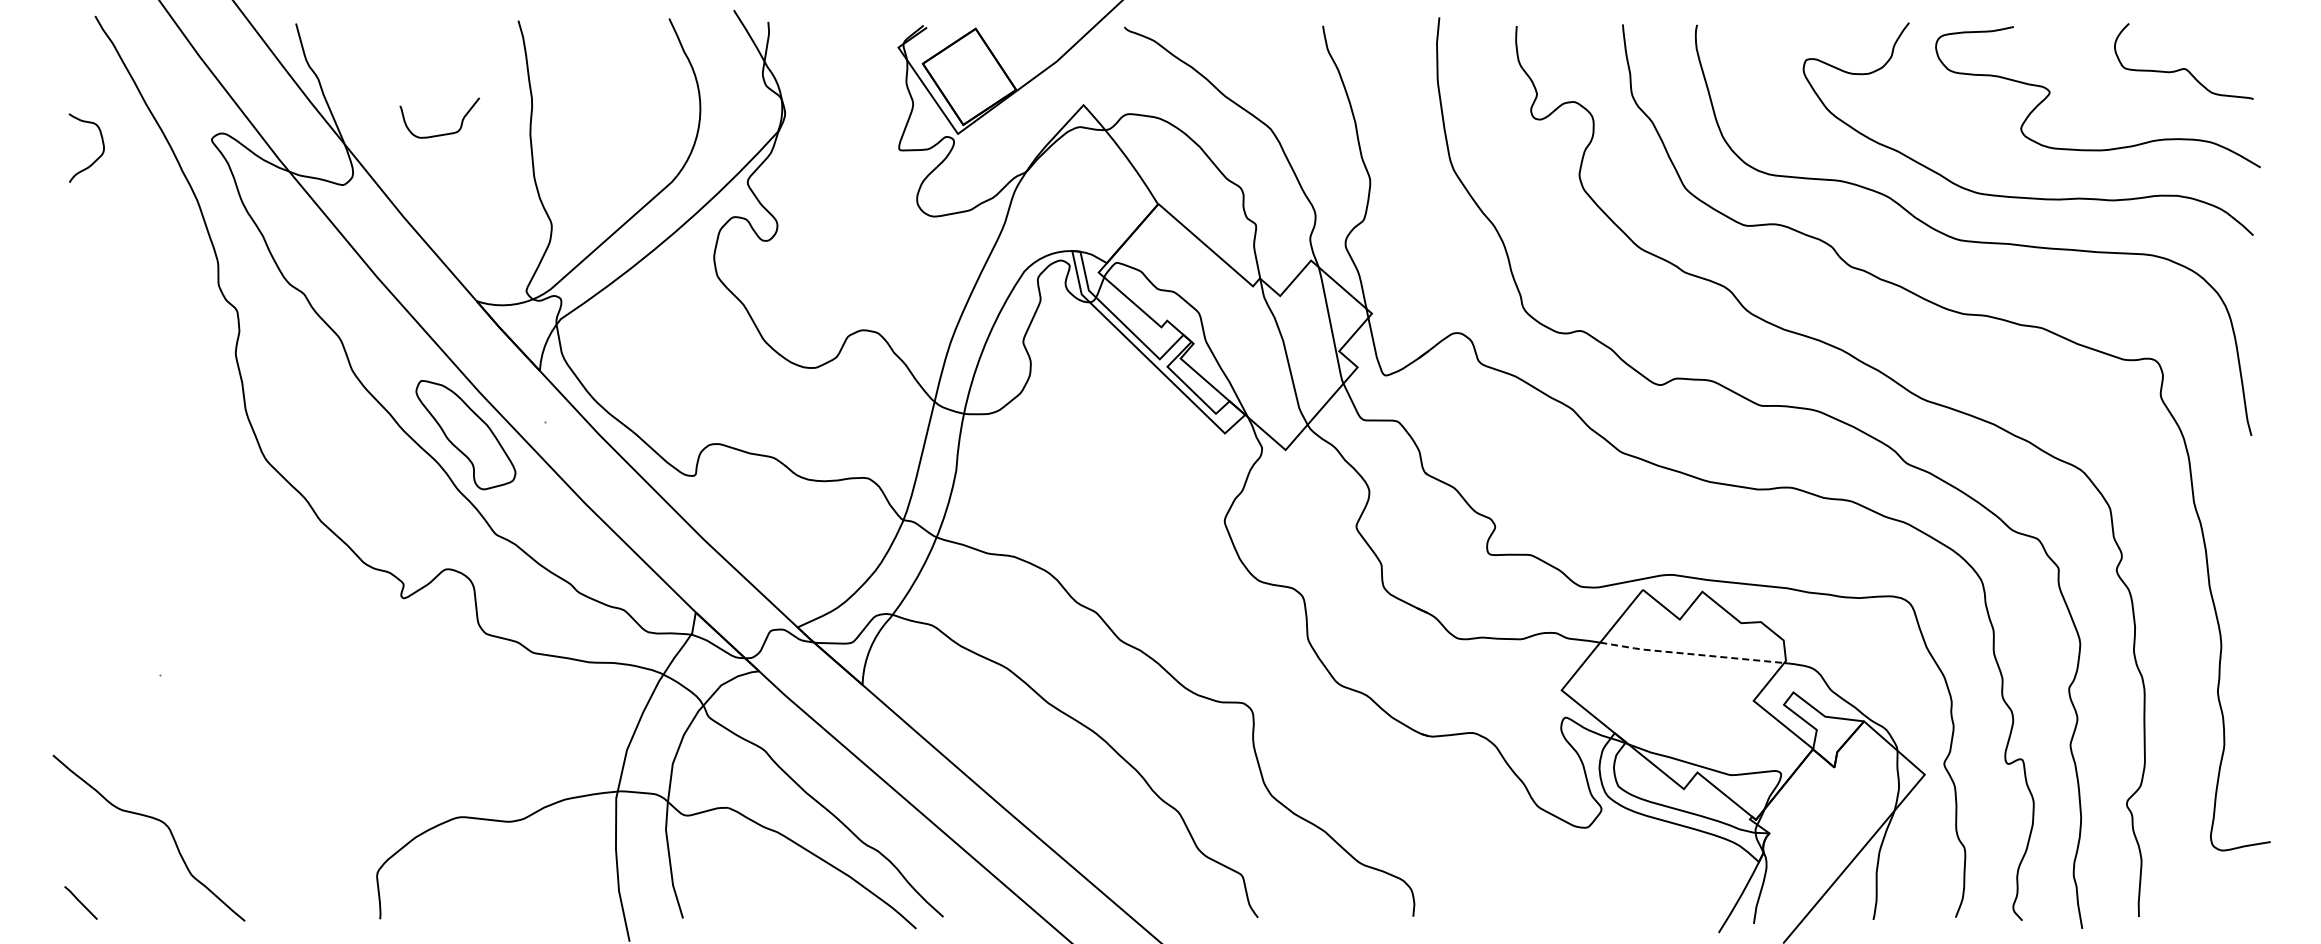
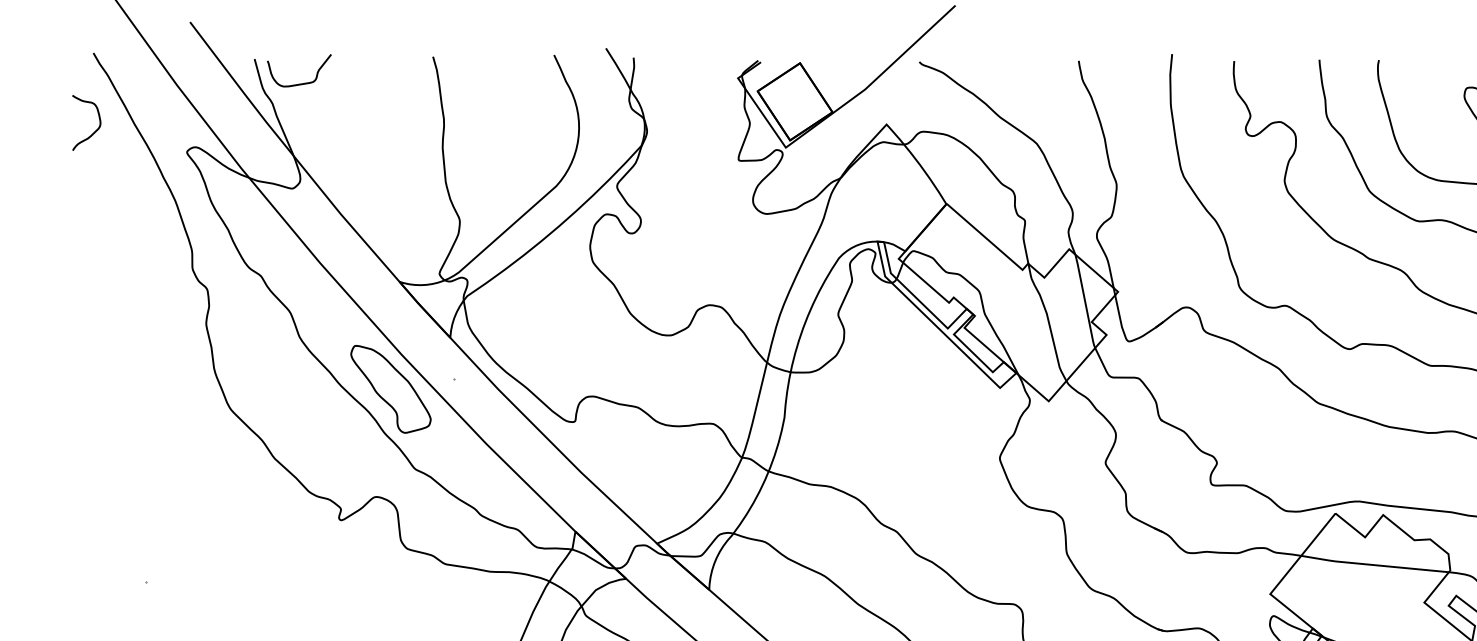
curve: (444, 133) -> (303, 83), moved
curve: (96, 158) -> (94, 131), moved
line: (1691, 654) -> (1374, 565), dashed -> solid

